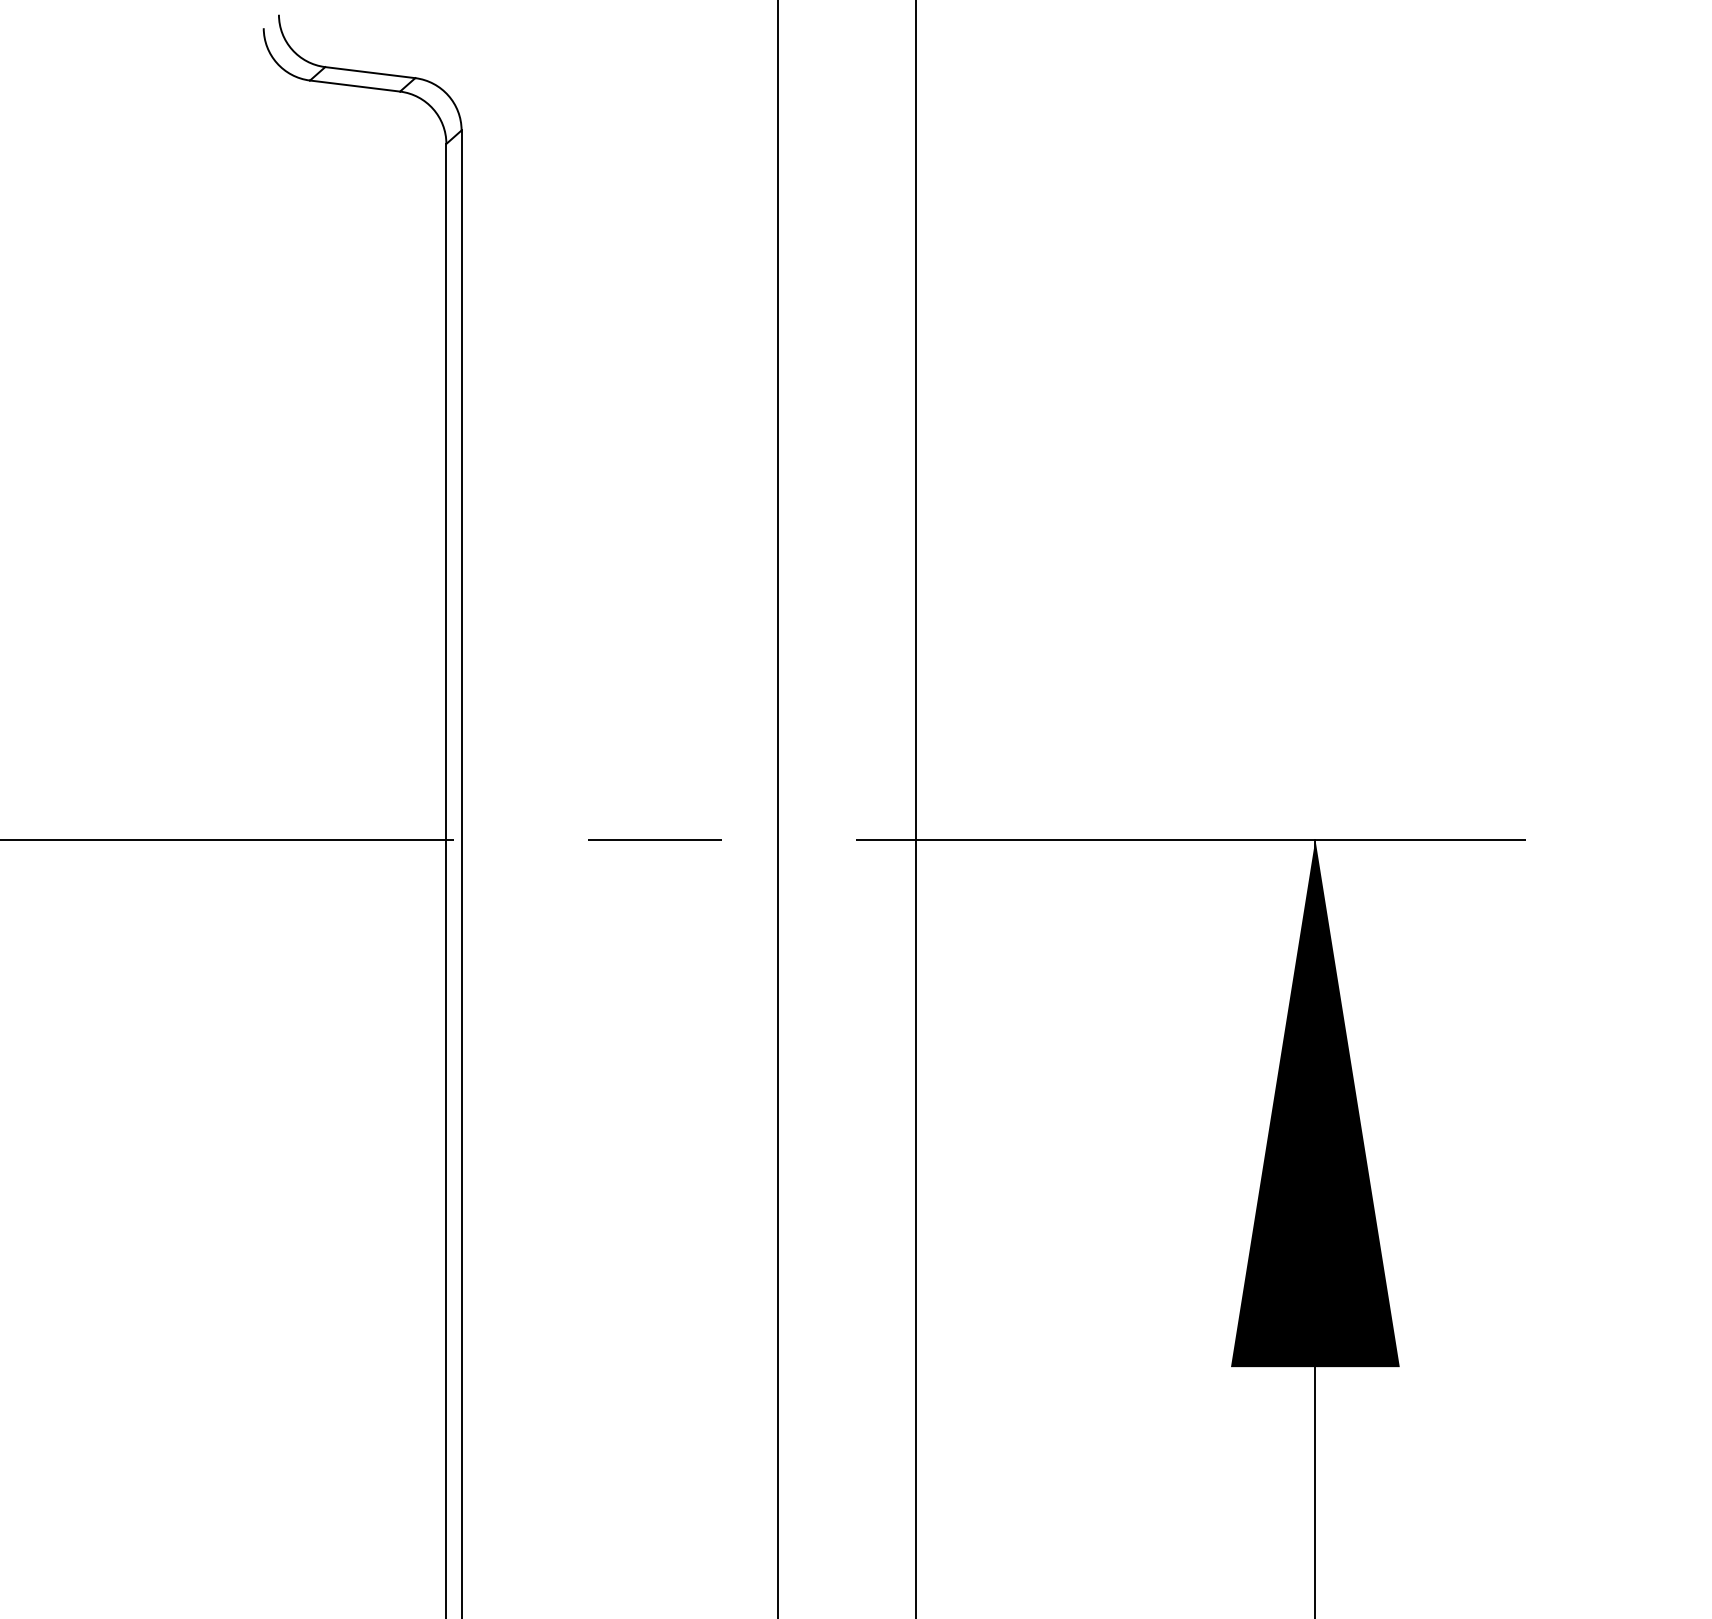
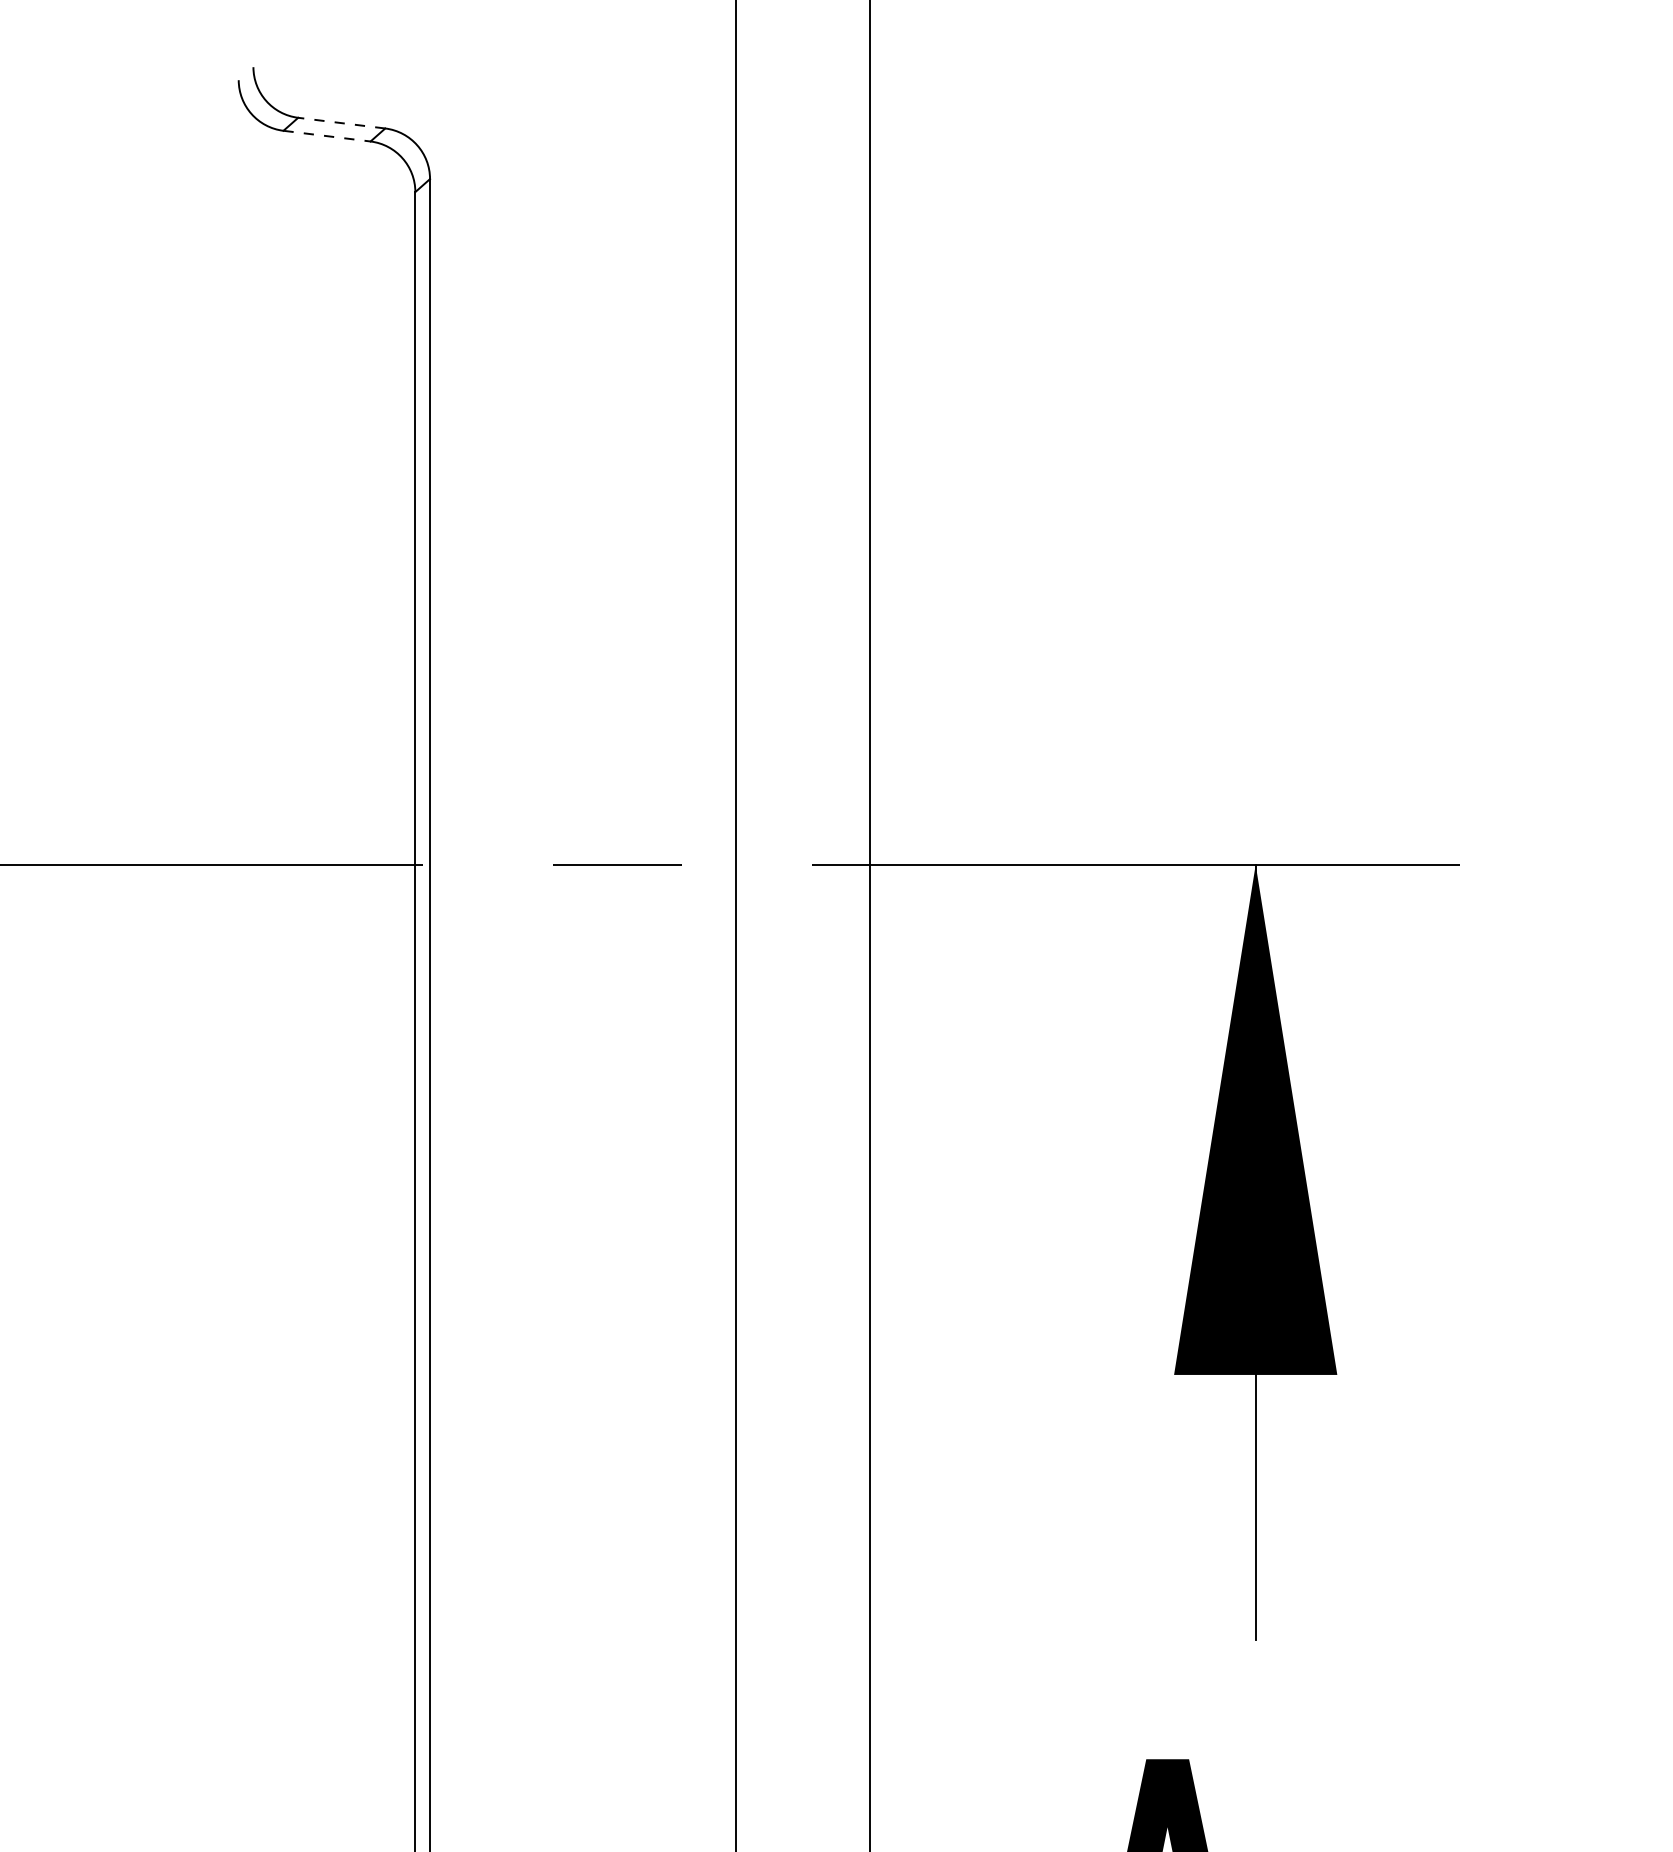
line: (370, 72) -> (341, 123), solid -> dashed
line: (355, 86) -> (327, 136), solid -> dashed

